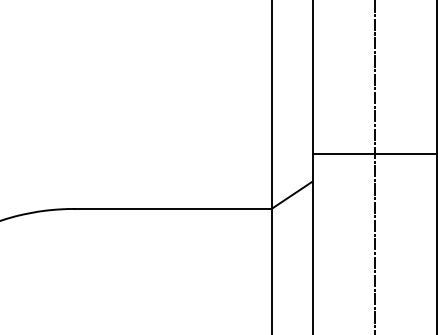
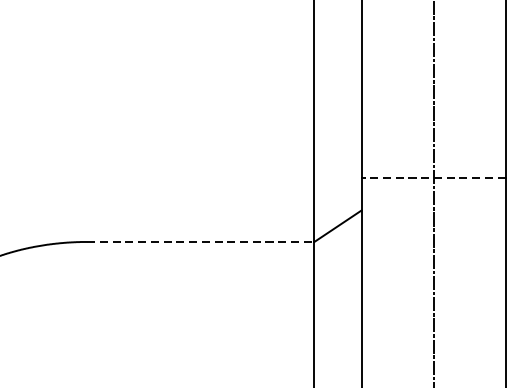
line: (374, 153) -> (433, 177), solid -> dashed
line: (173, 208) -> (200, 241), solid -> dashed

